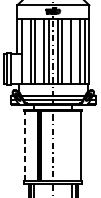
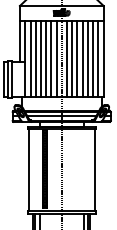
line: (26, 51) -> (30, 59), added
line: (40, 51) -> (46, 59), added
line: (66, 51) -> (77, 59), added
line: (75, 51) -> (87, 59), added
line: (25, 145) -> (29, 169), dashed -> solid

